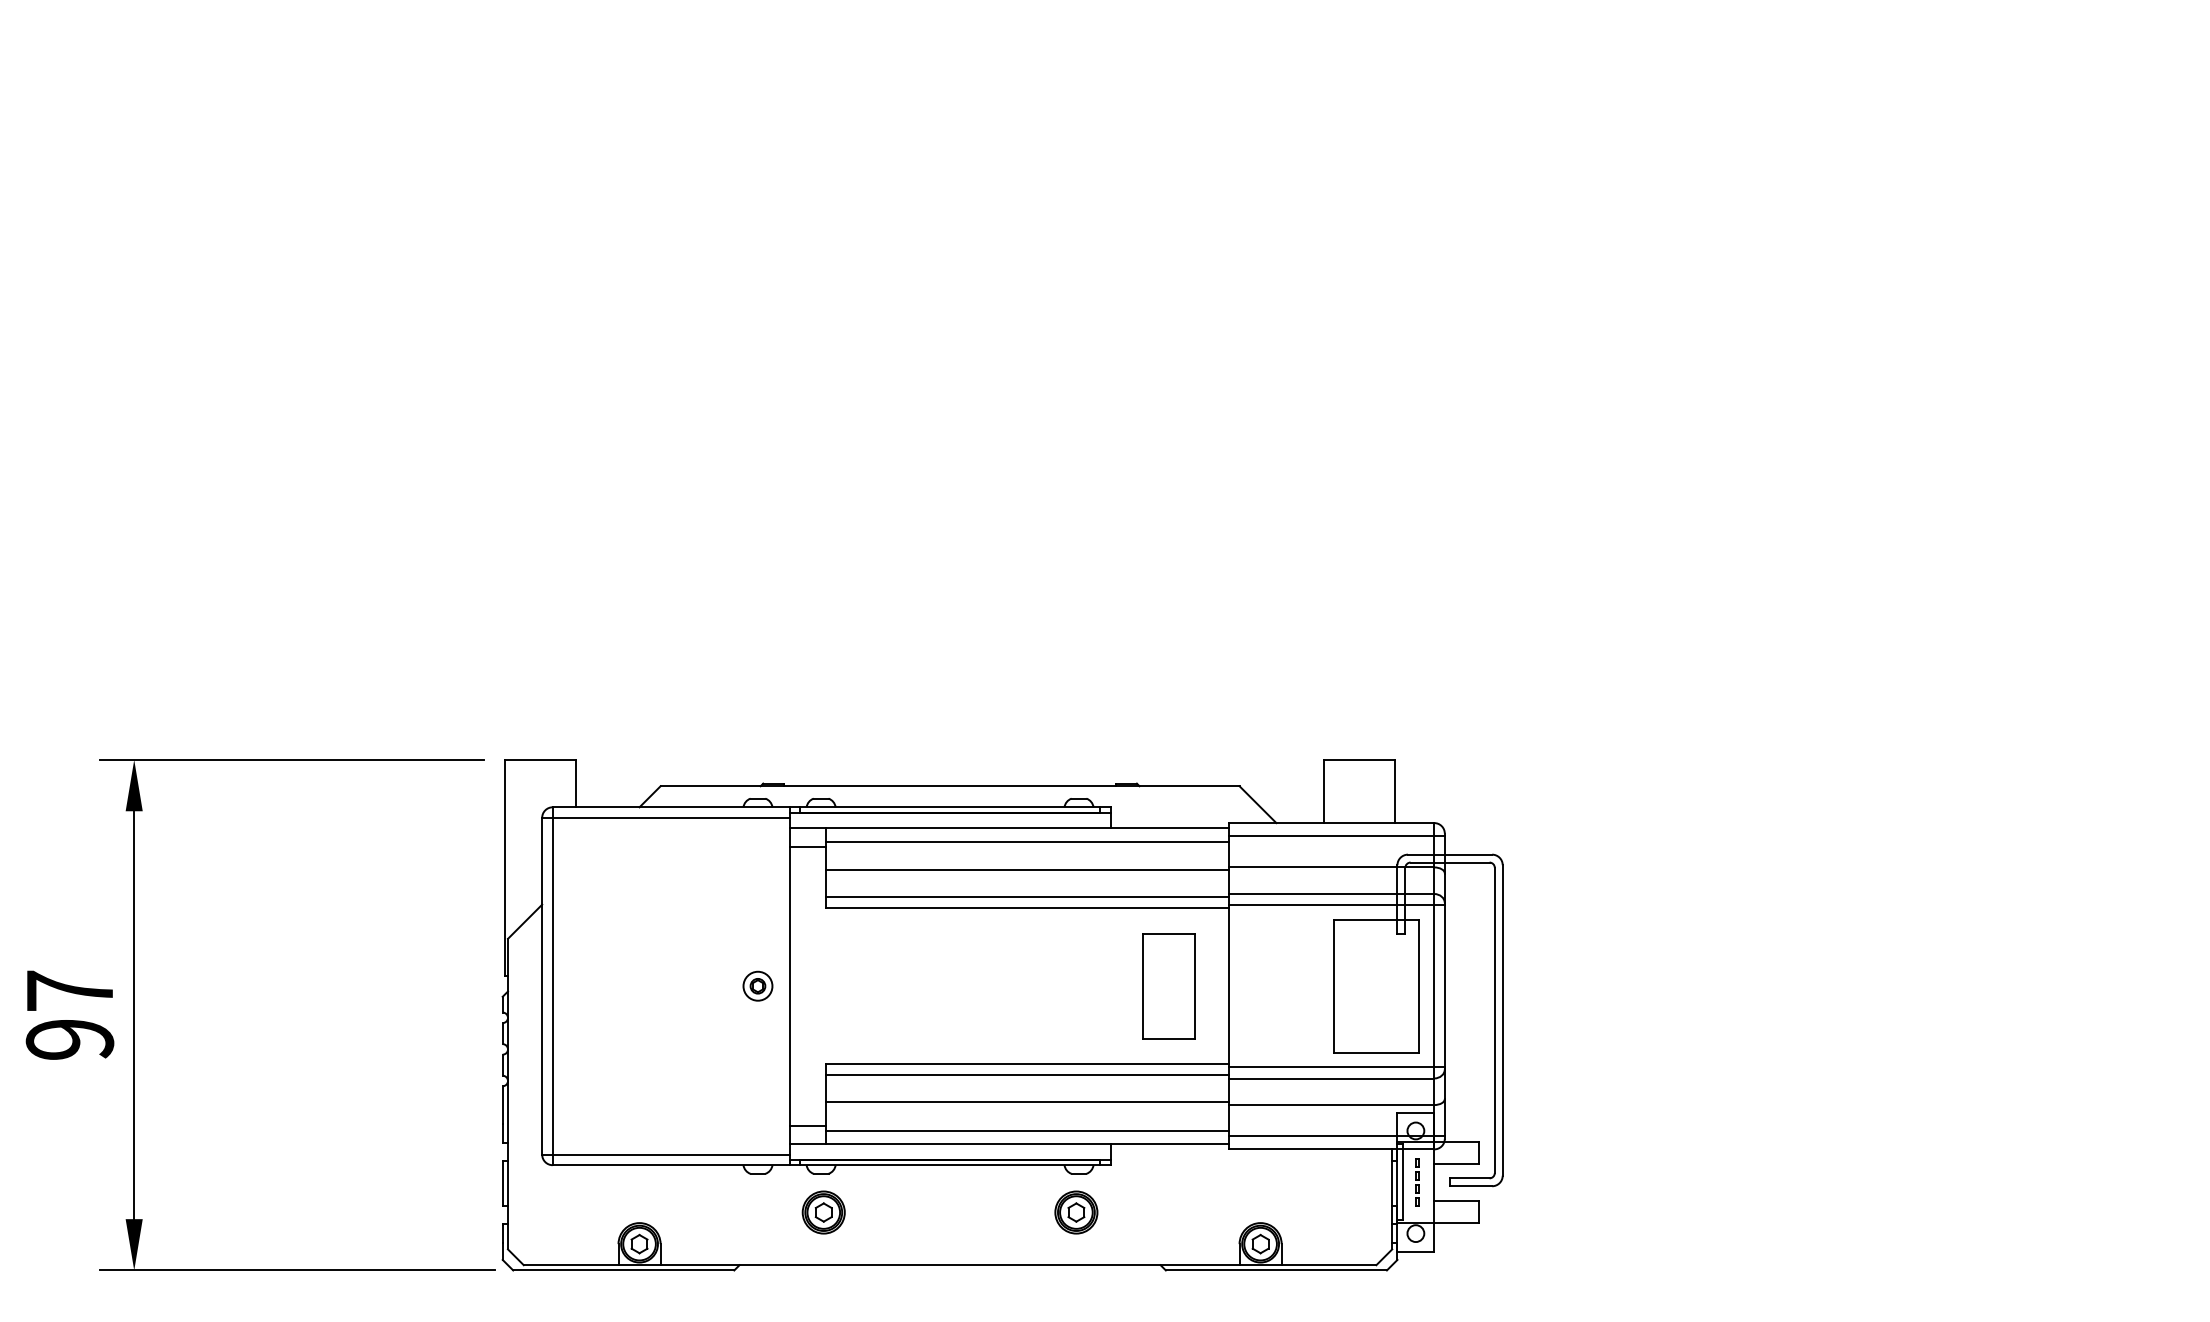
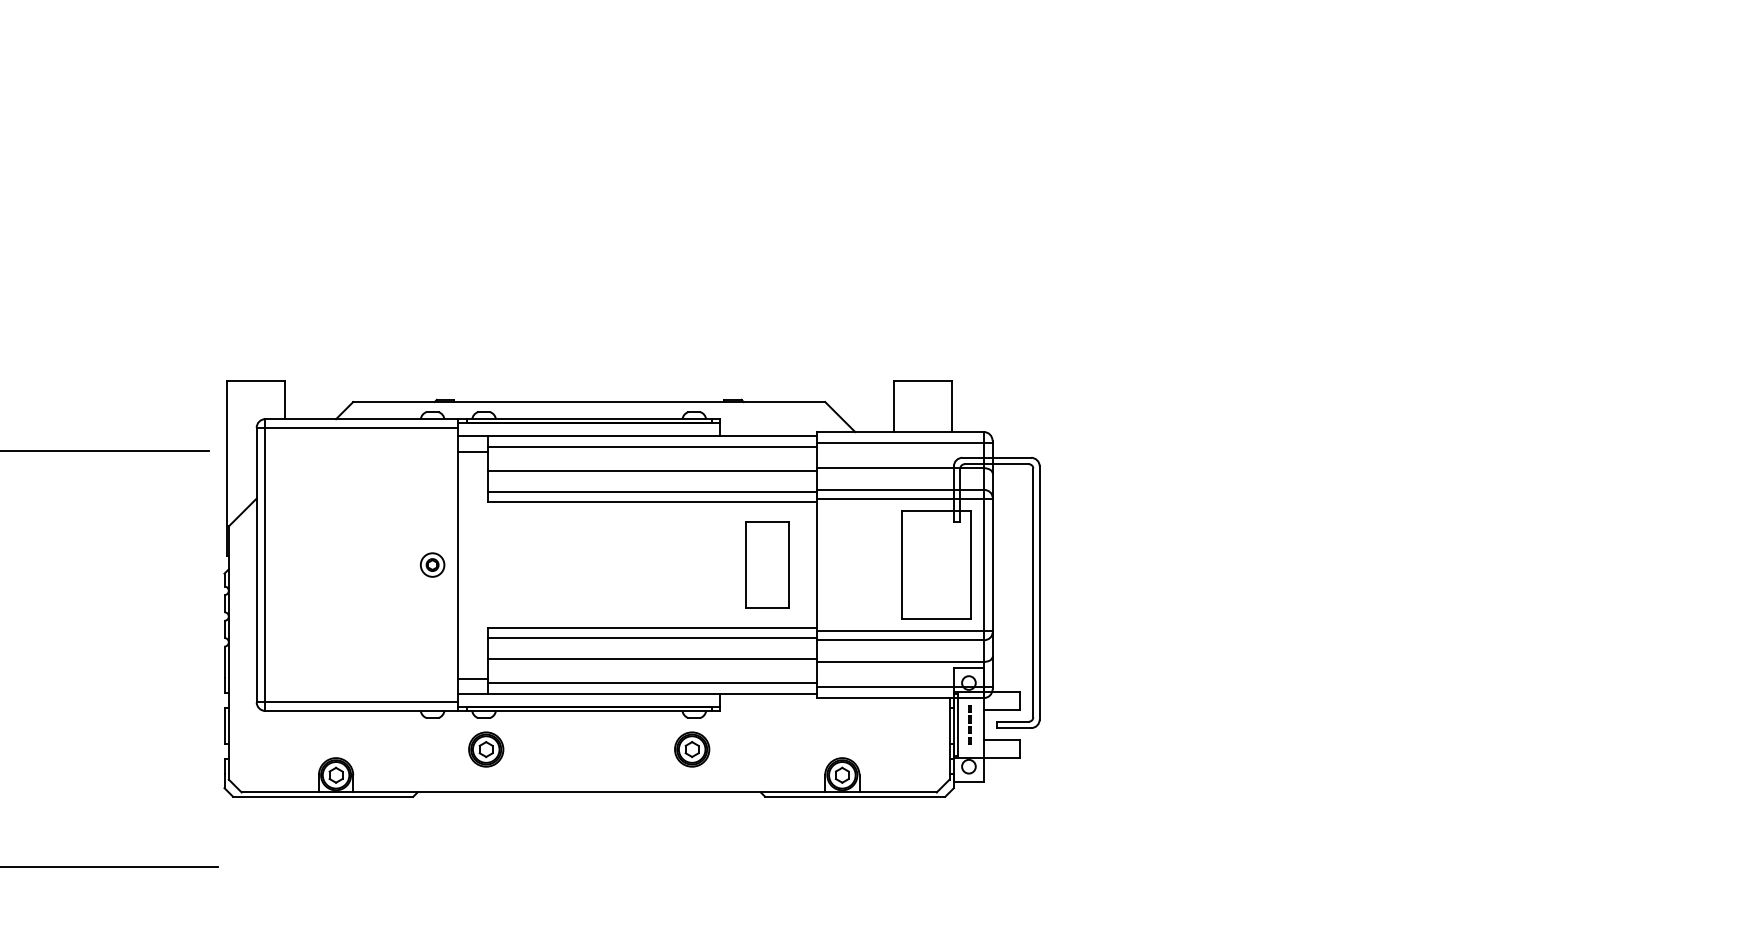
part: (1002, 1015) -> (631, 588), moved

